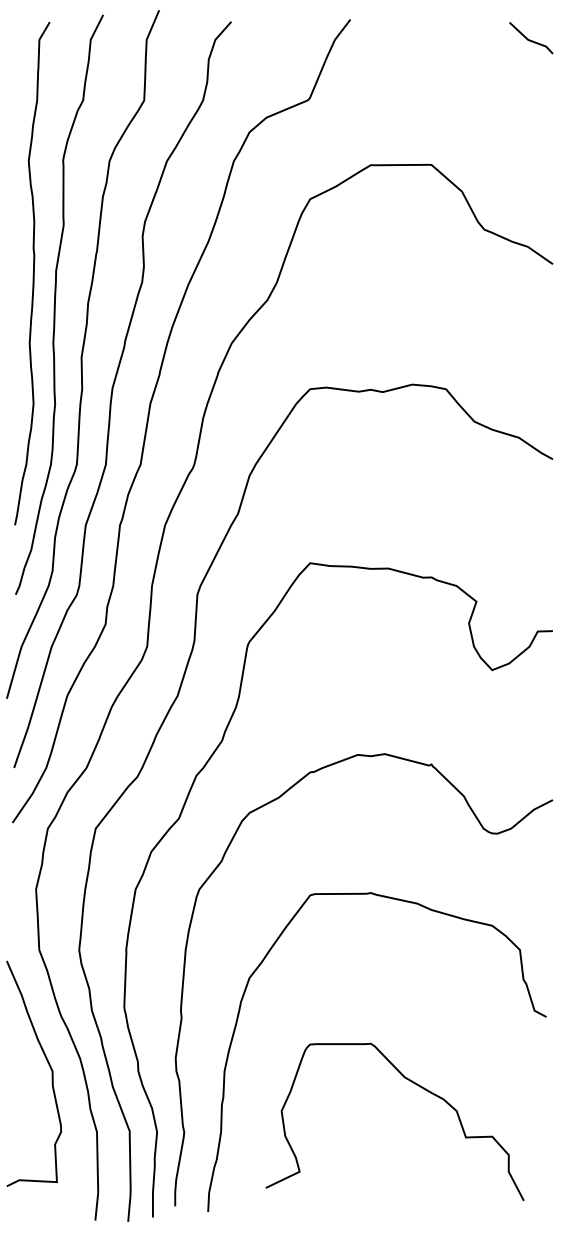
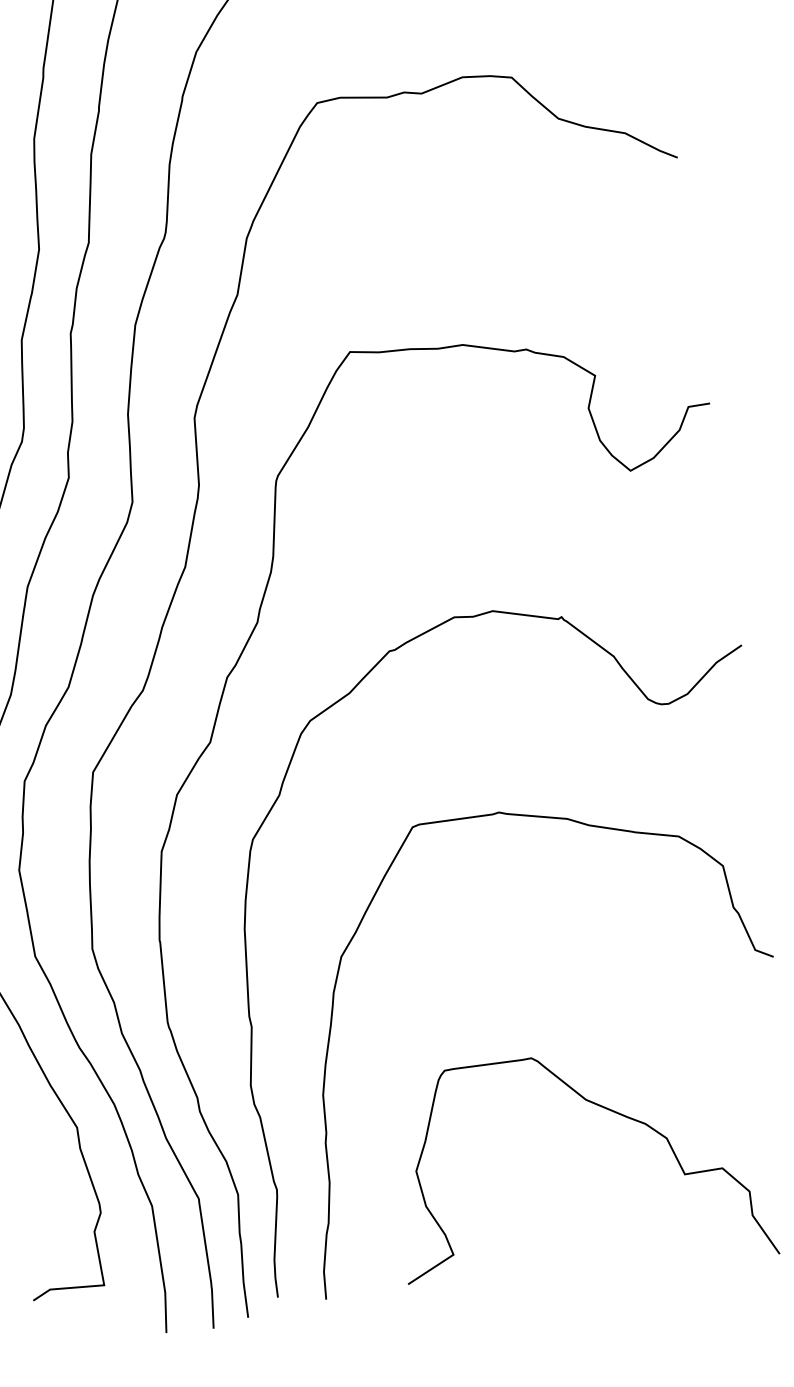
curve: (414, 1084) -> (601, 1108), moved

